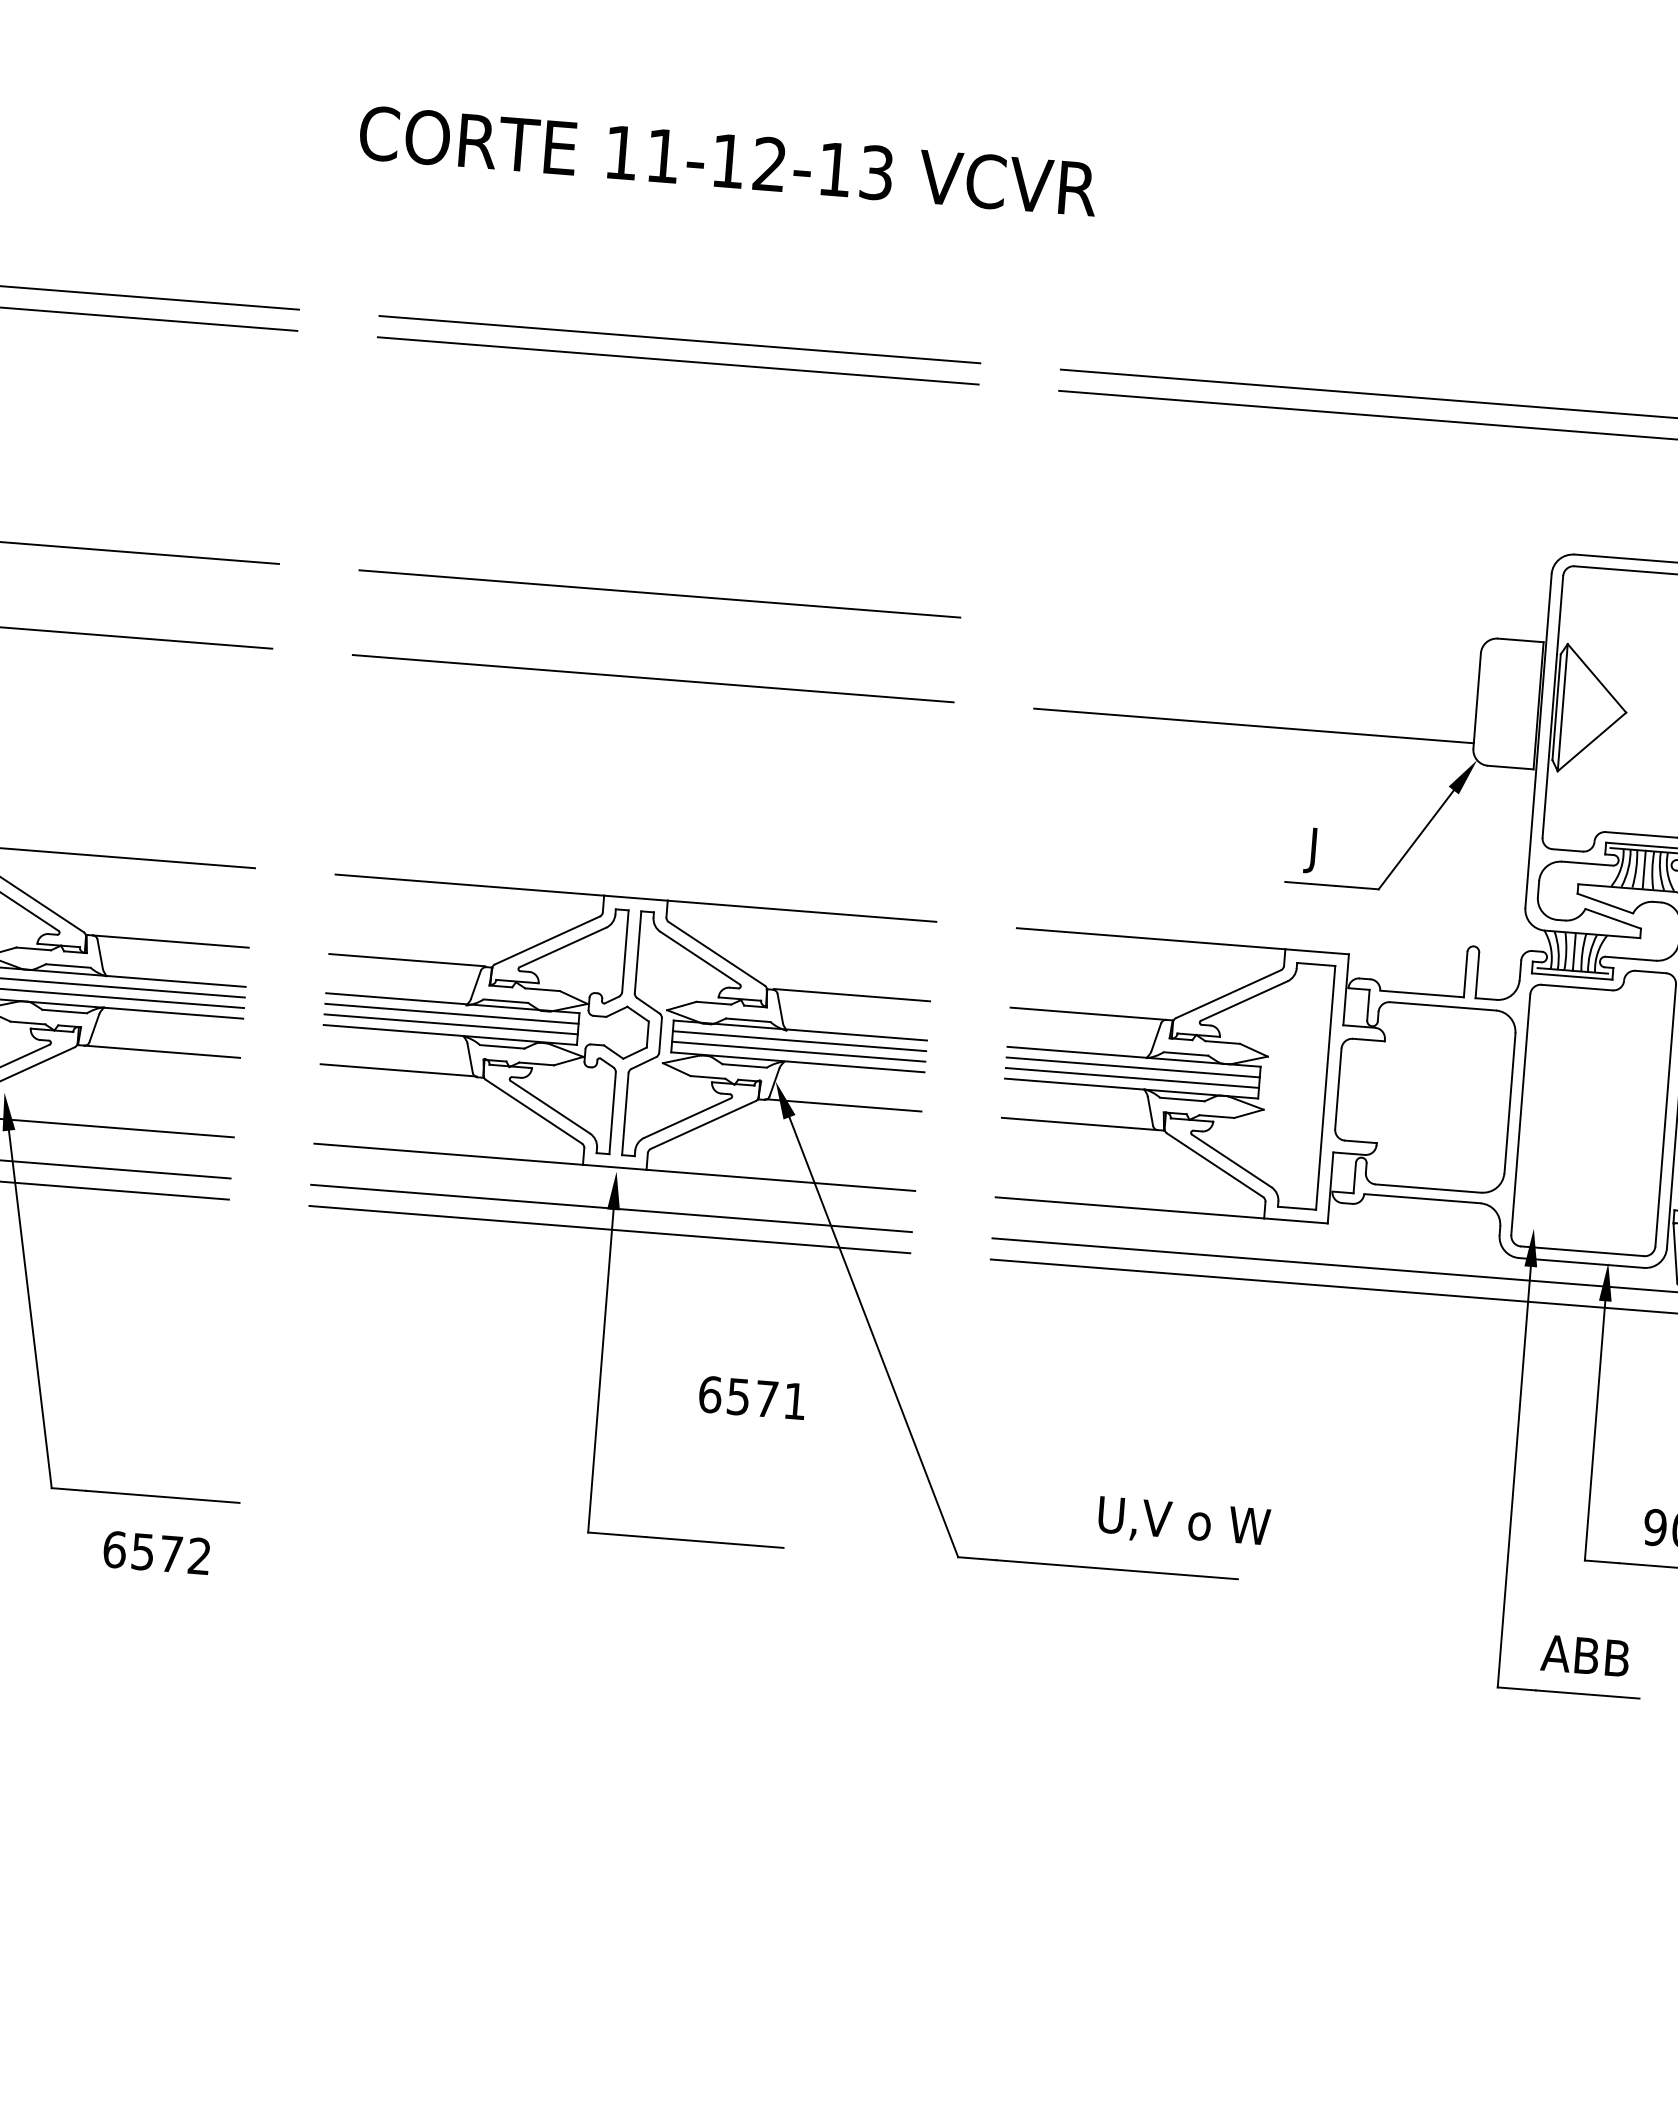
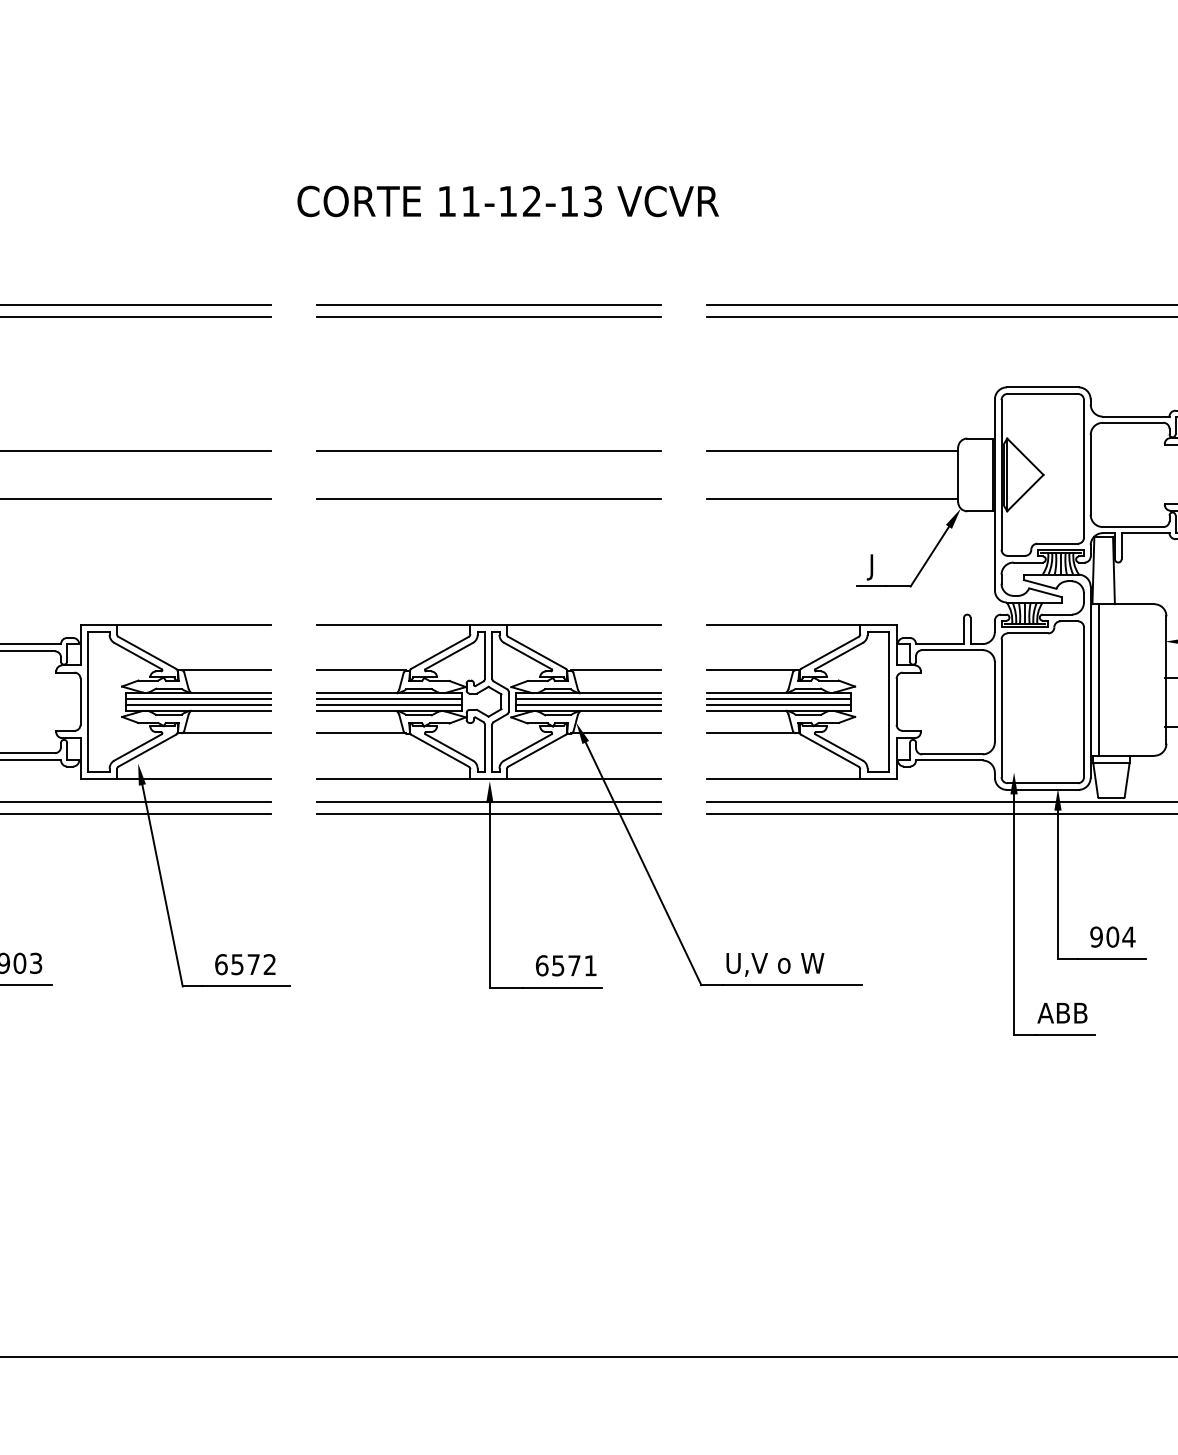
line: (1260, 640) -> (832, 450), added
text: (752, 1397) -> (566, 965), moved
text: (1184, 1522) -> (775, 964), moved
text: (156, 1552) -> (245, 964), moved

